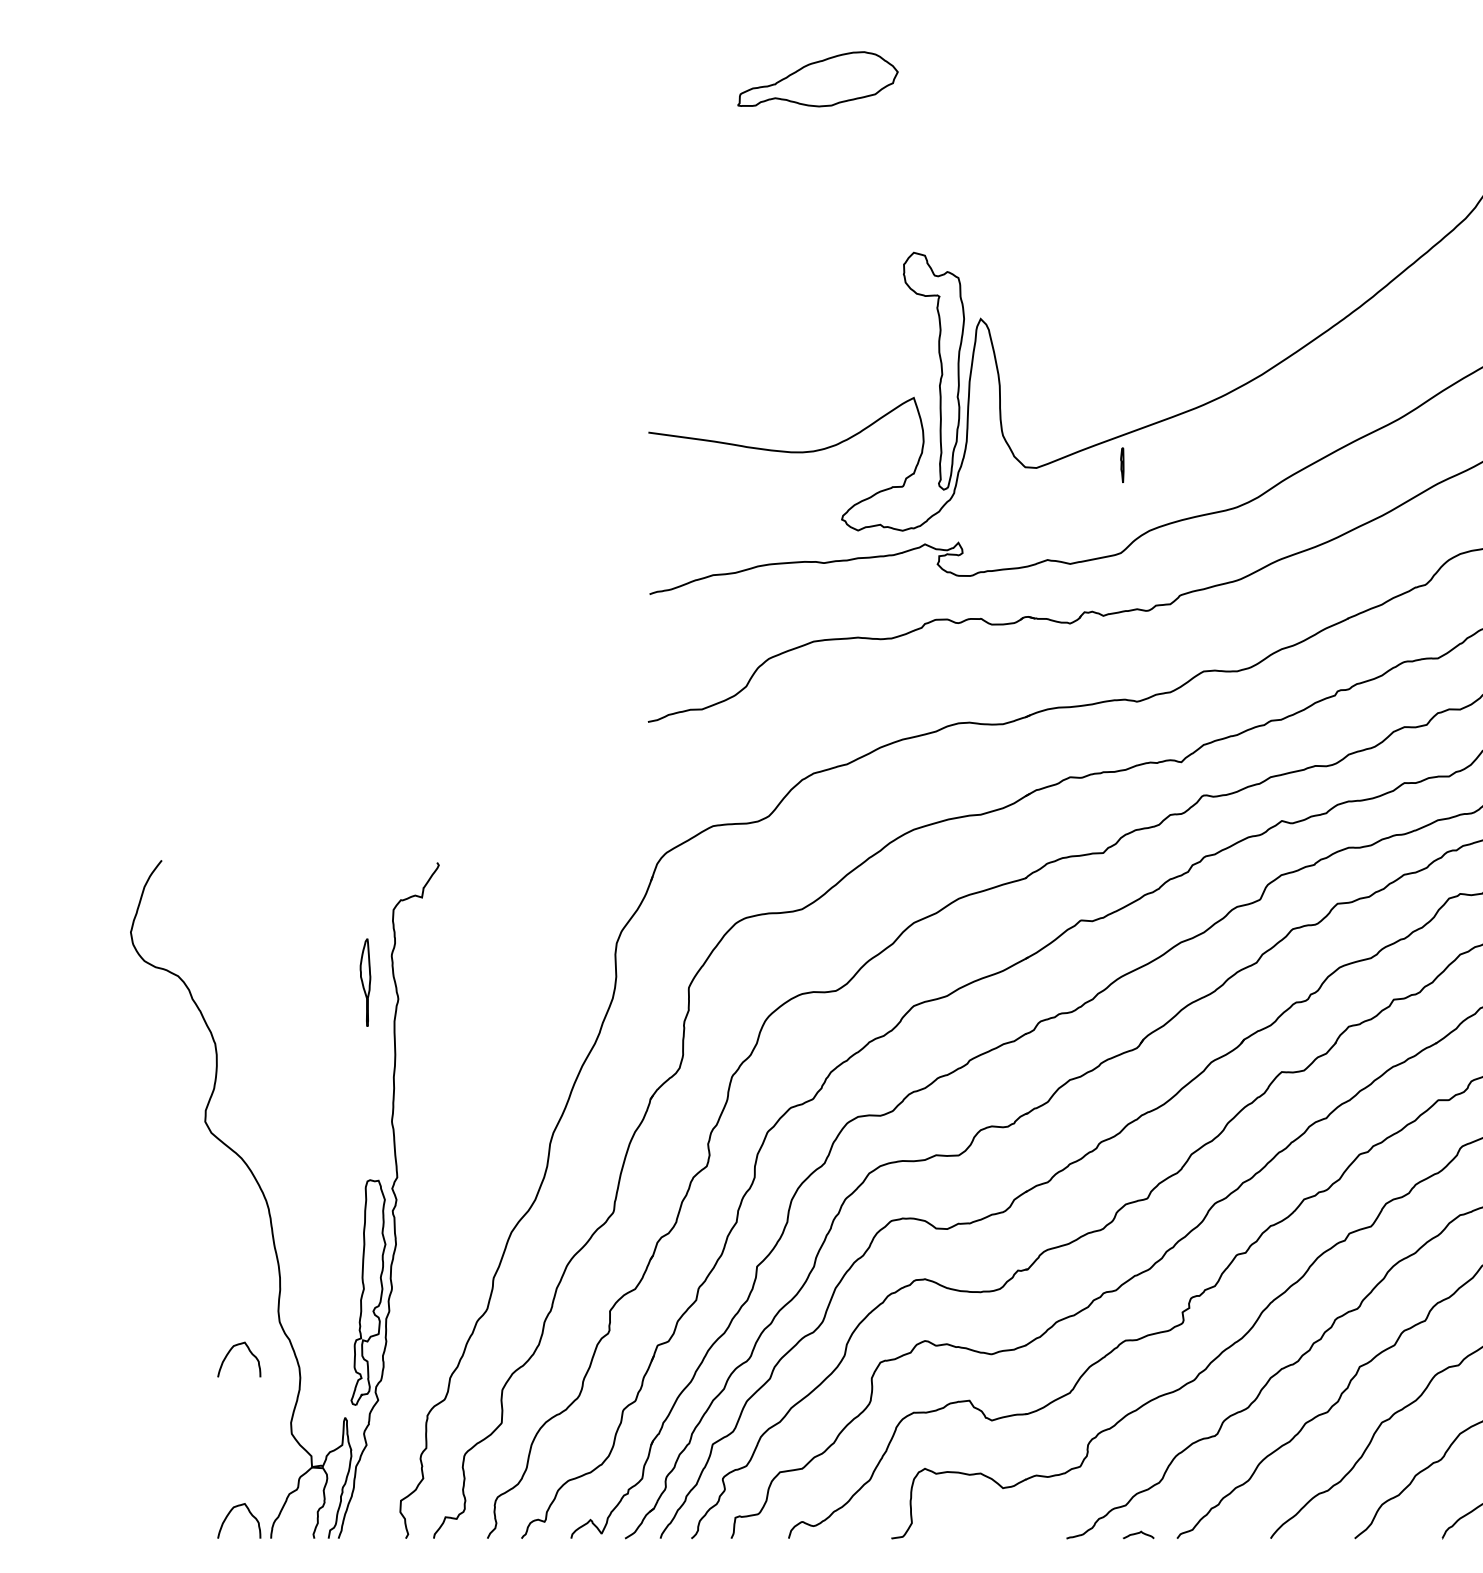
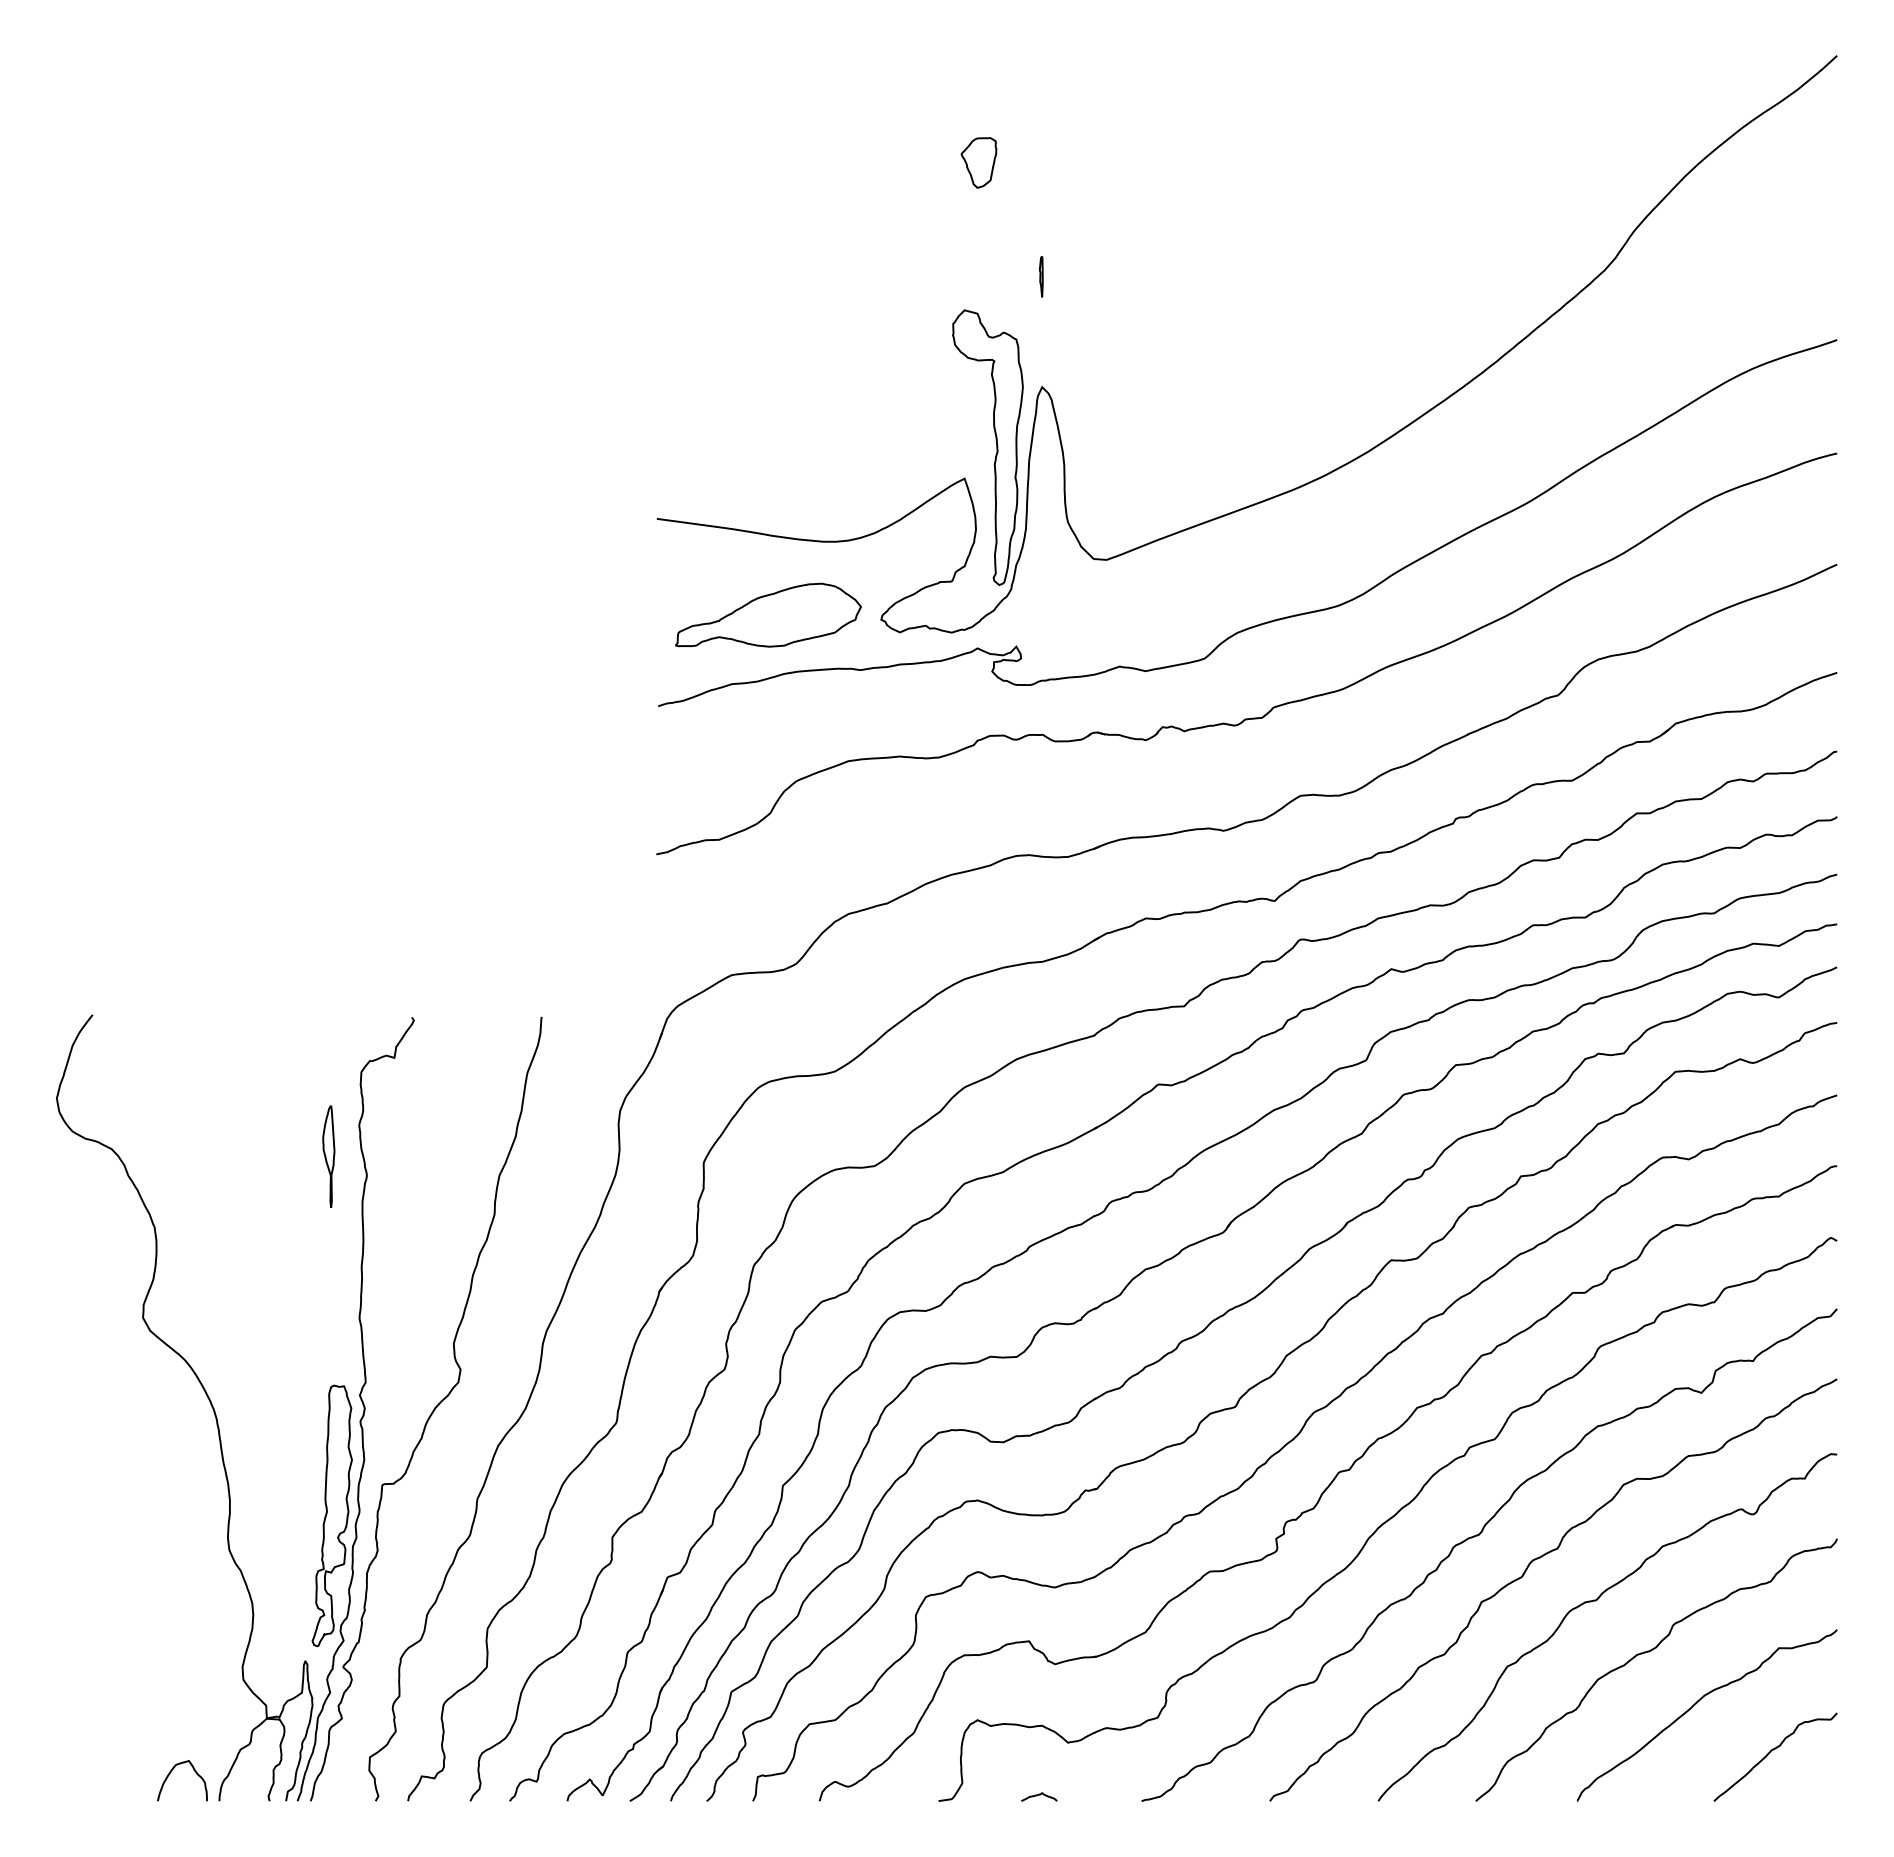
part: (818, 78) -> (768, 614), moved
part: (925, 125) -> (978, 162), added
line: (1122, 465) -> (1041, 276), moved
curve: (454, 1201) -> (432, 1410), added
curve: (229, 1352) -> (171, 1585), removed
curve: (1137, 1533) -> (1038, 1795), moved

